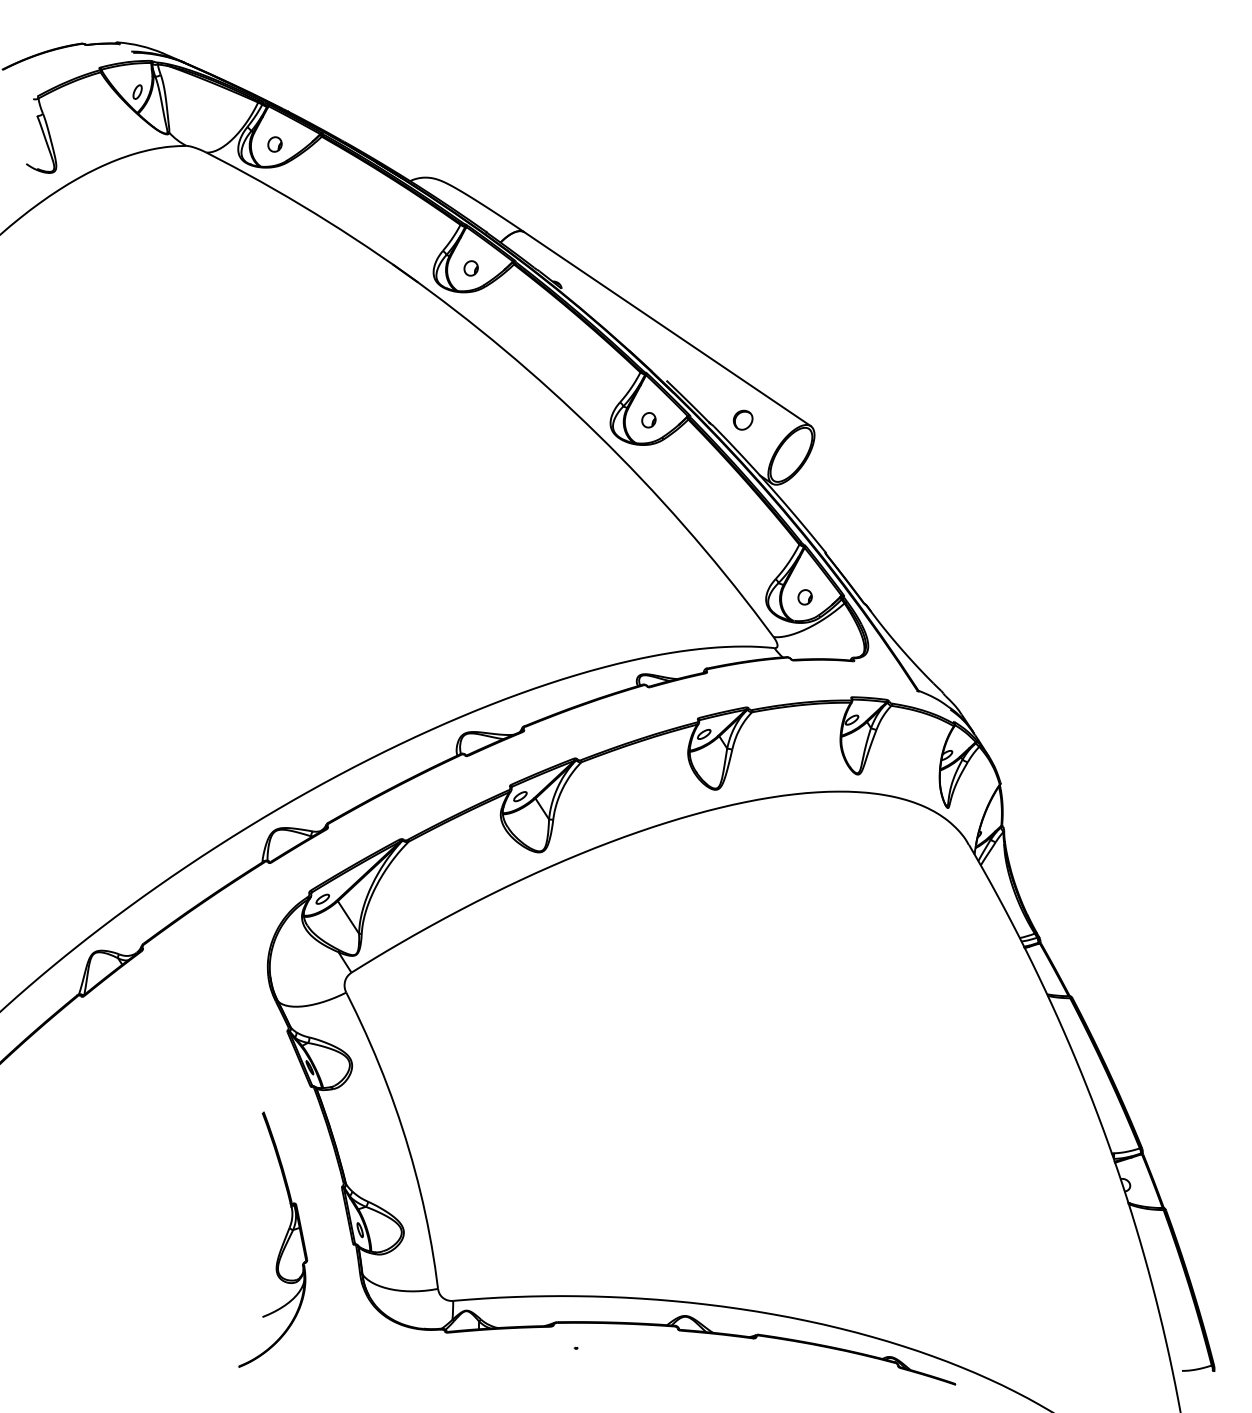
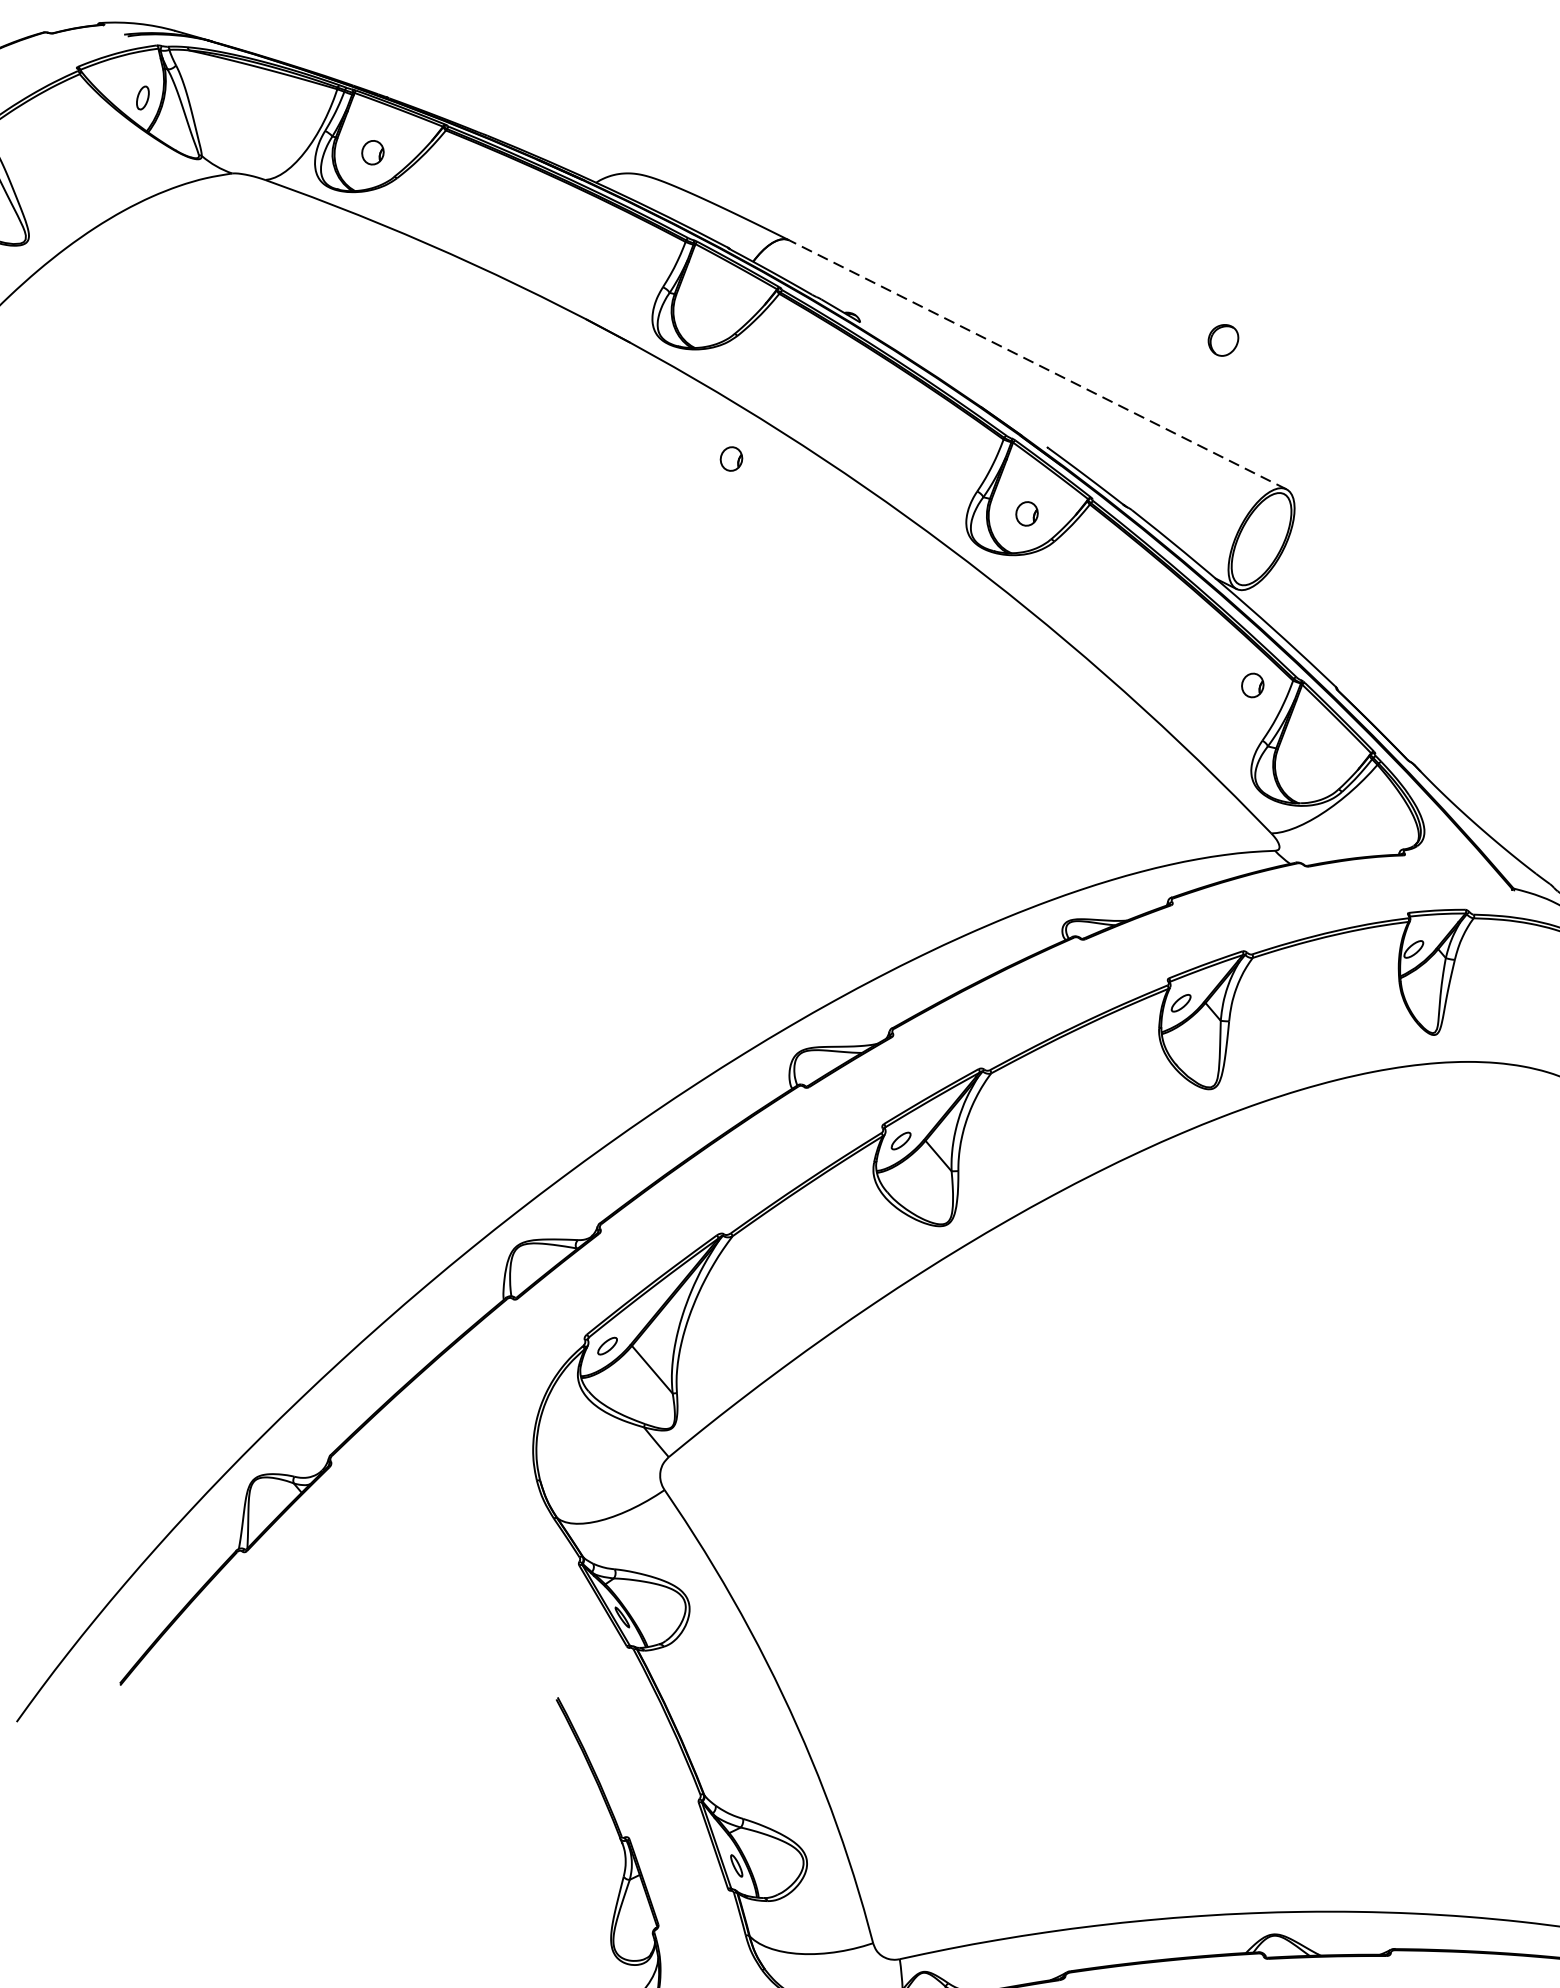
part: (470, 268) -> (730, 459), moved
line: (667, 329) -> (1037, 365), solid -> dashed
part: (743, 419) -> (1223, 339), moved
part: (804, 597) -> (1251, 685), moved

